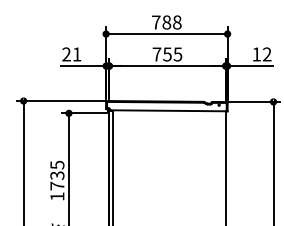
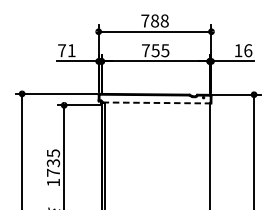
text: (66, 54) -> (61, 50), 21 -> 71
text: (267, 54) -> (248, 50), 12 -> 16
line: (168, 110) -> (156, 102), solid -> dashed

